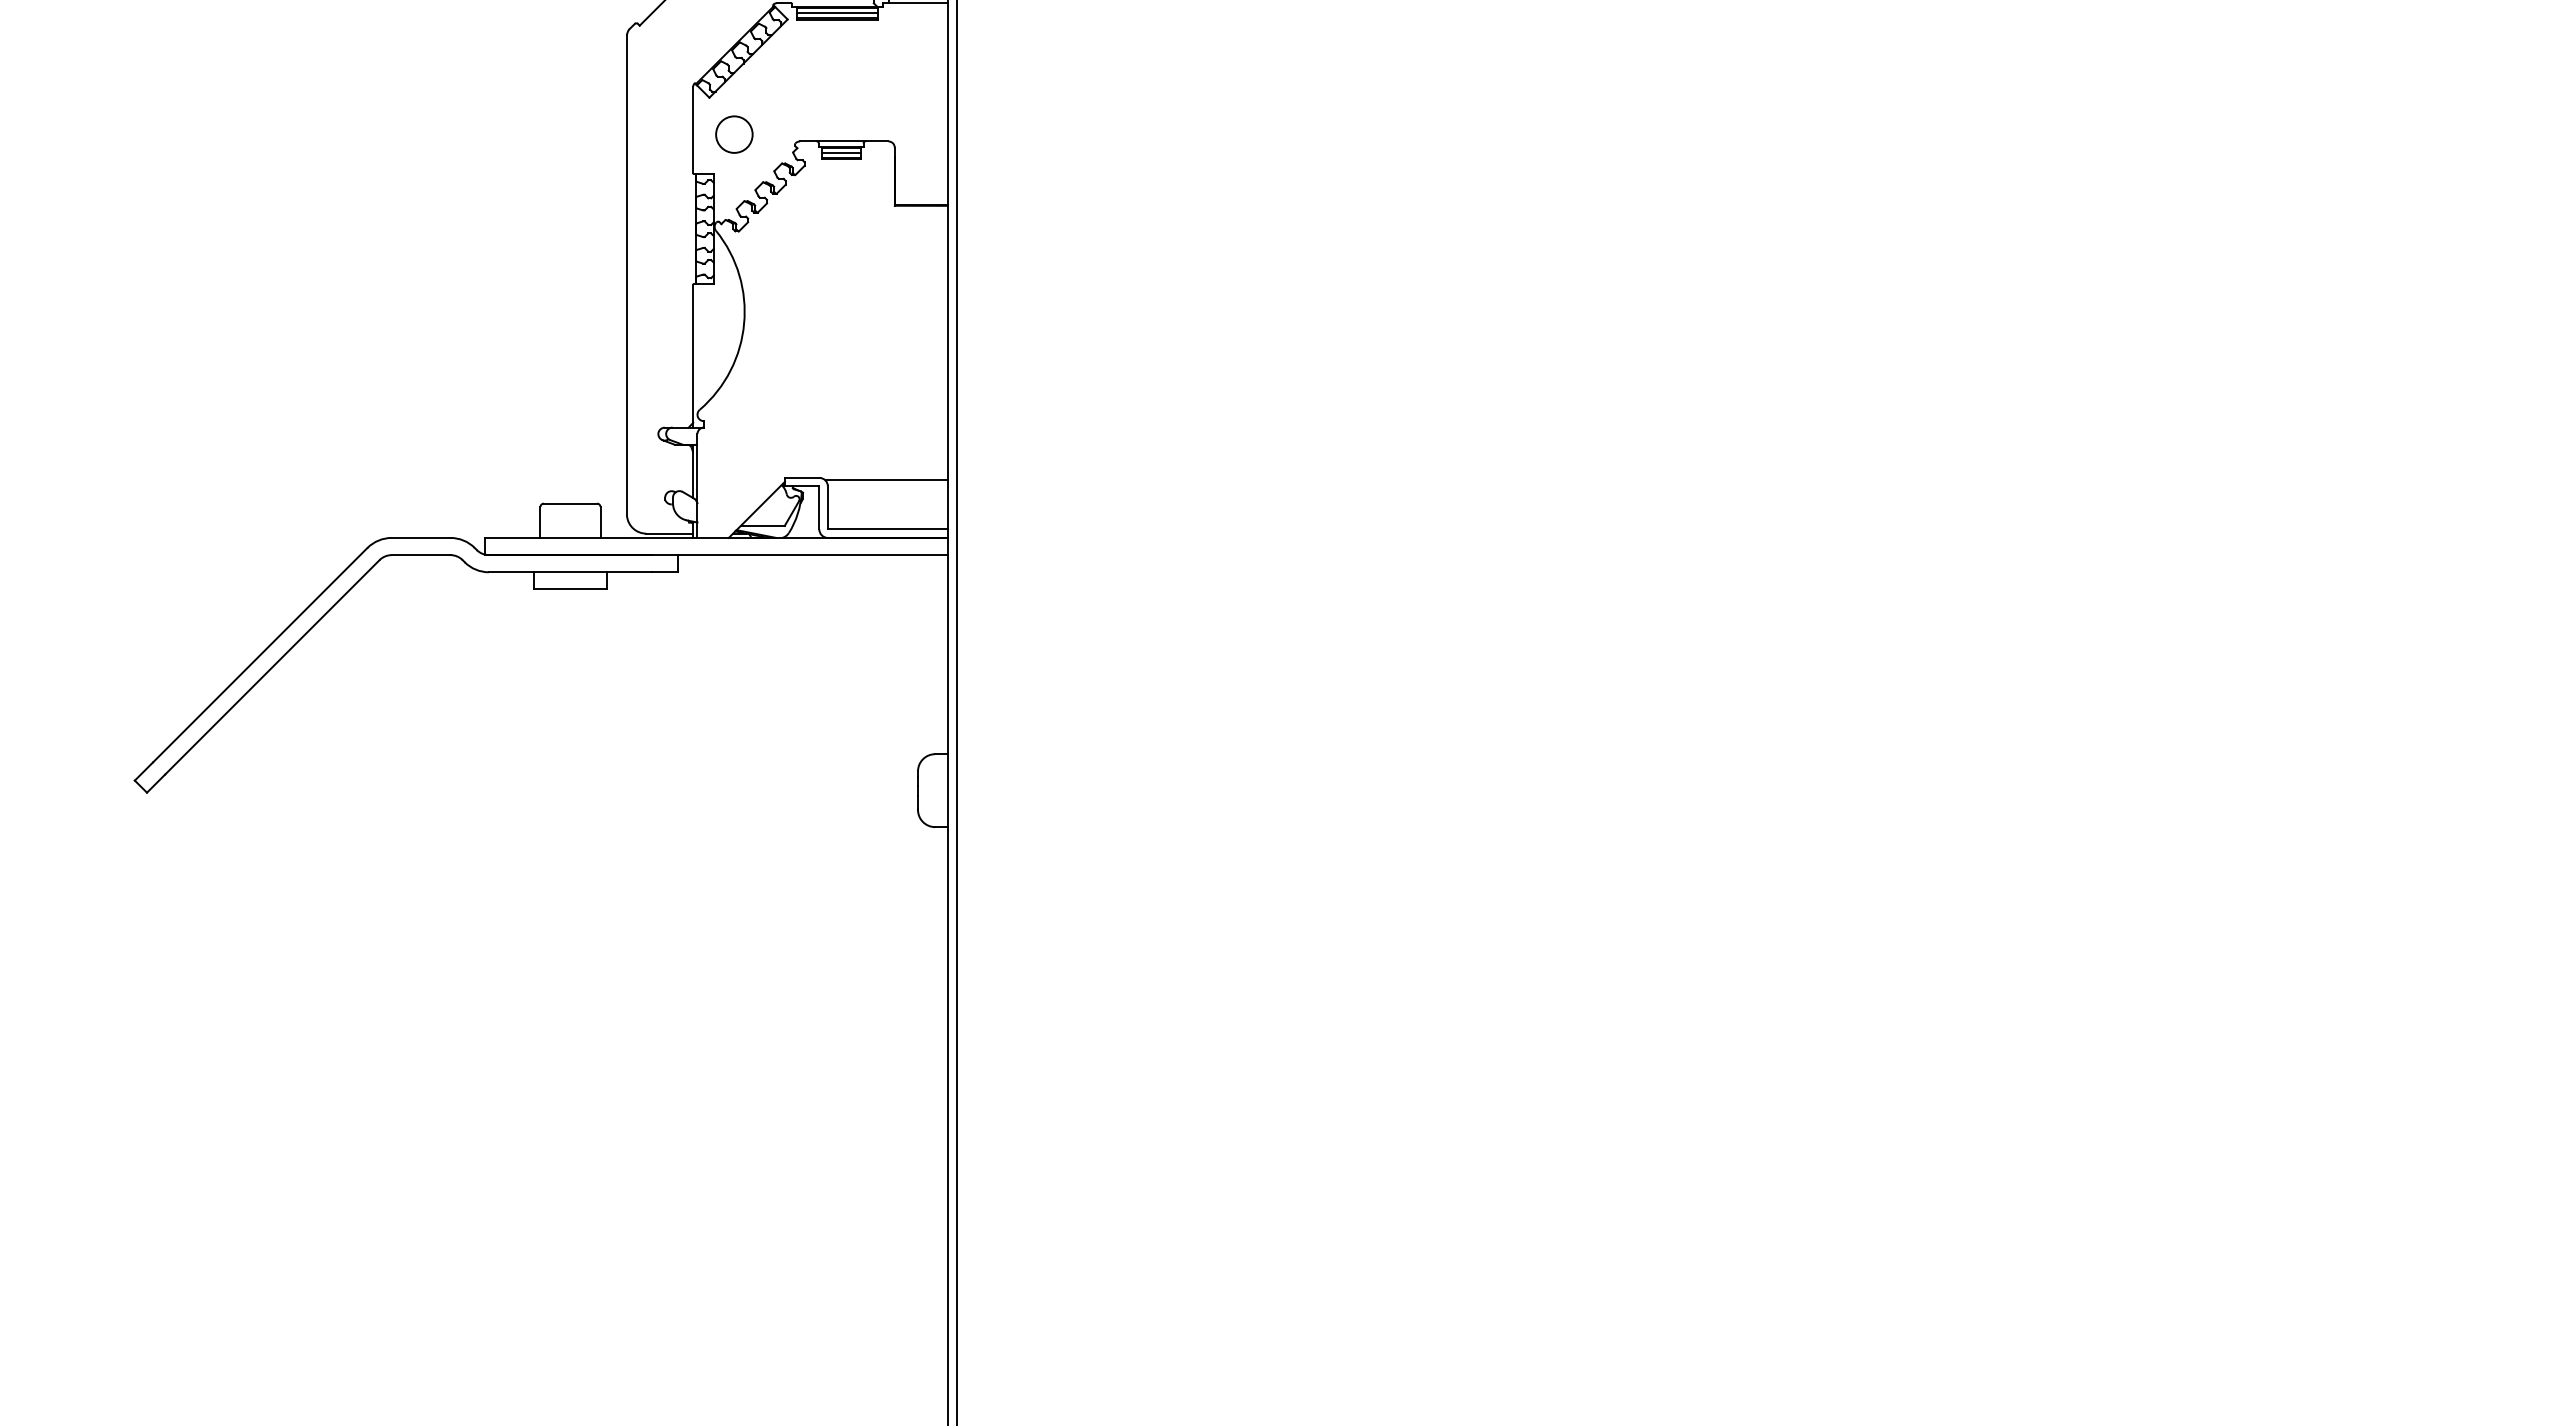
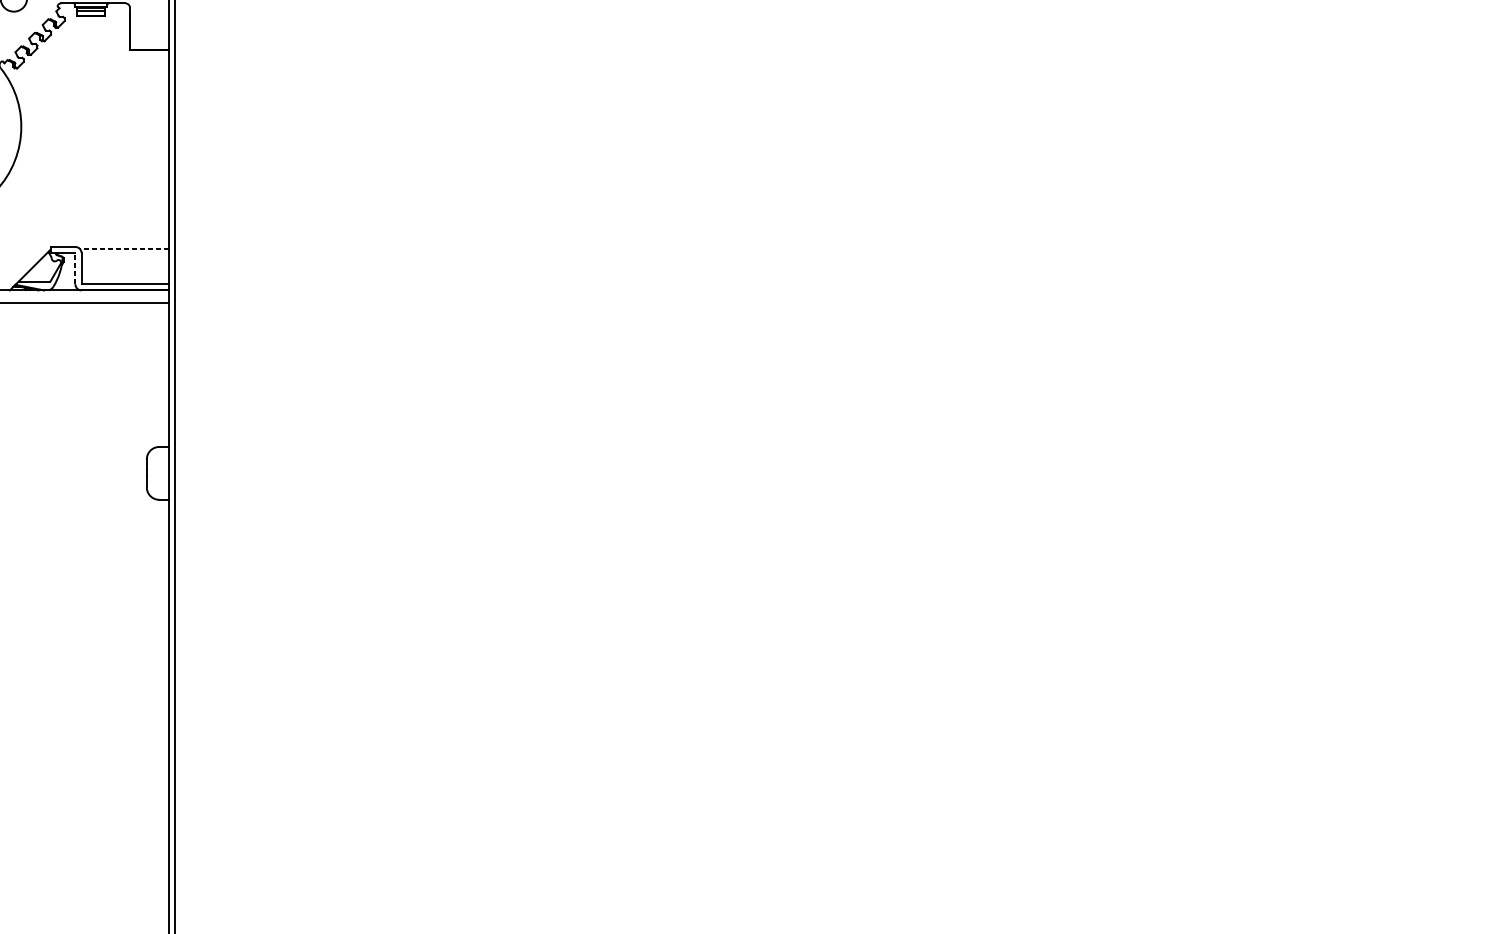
line: (886, 480) -> (124, 248), solid -> dashed
line: (819, 507) -> (75, 268), solid -> dashed

